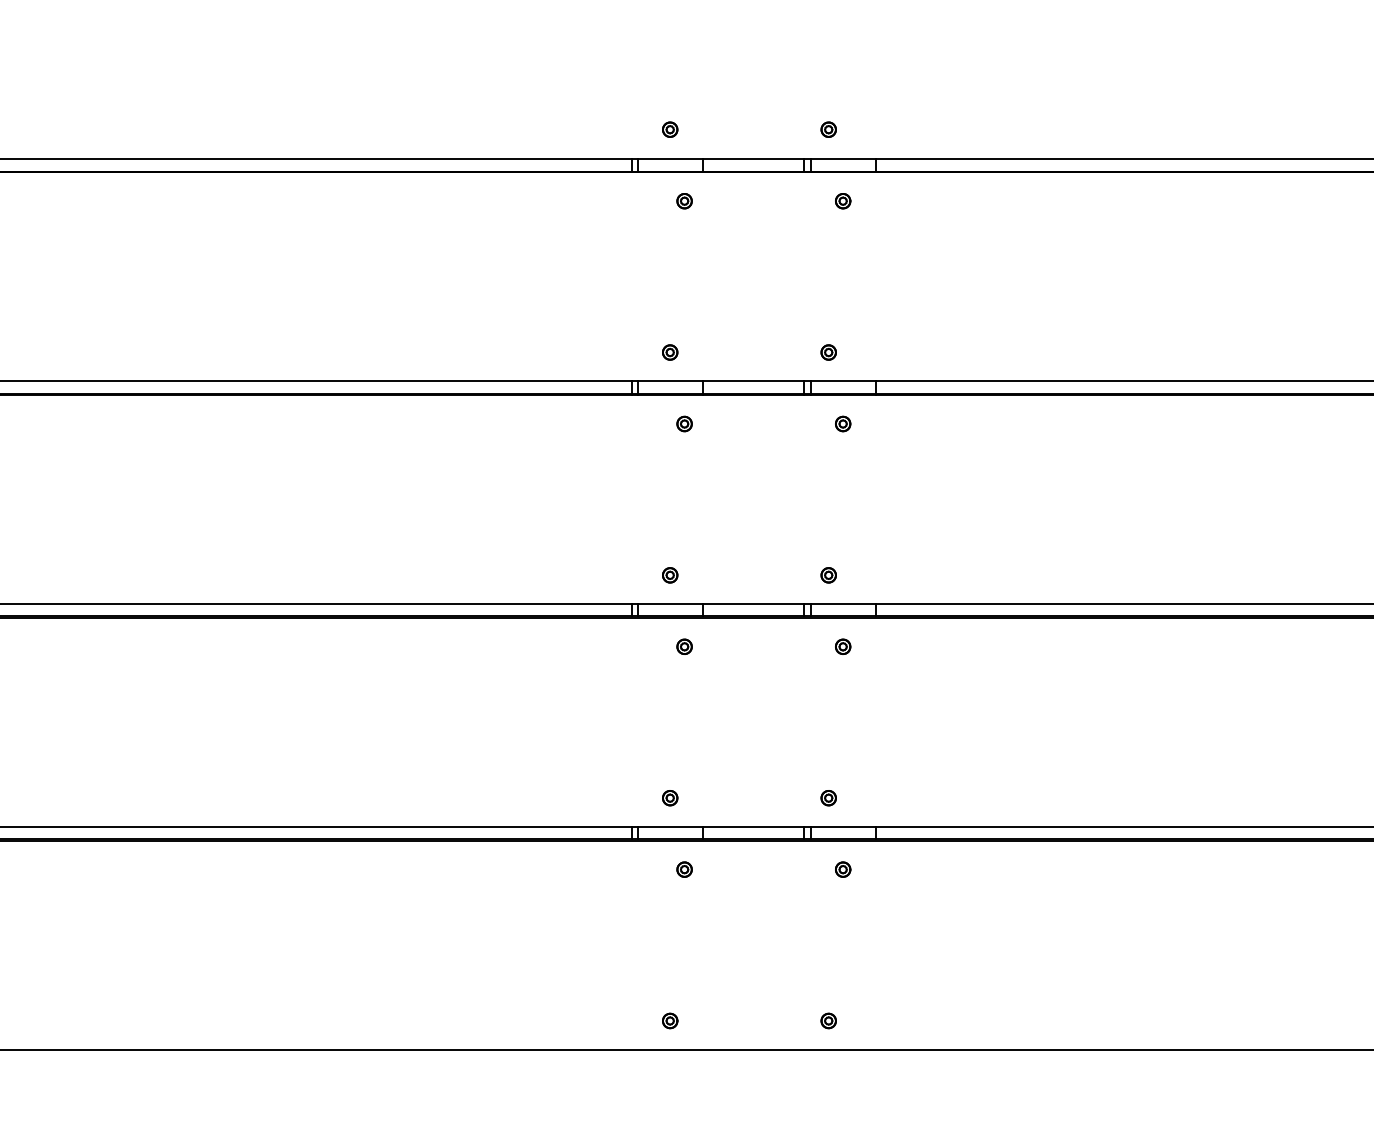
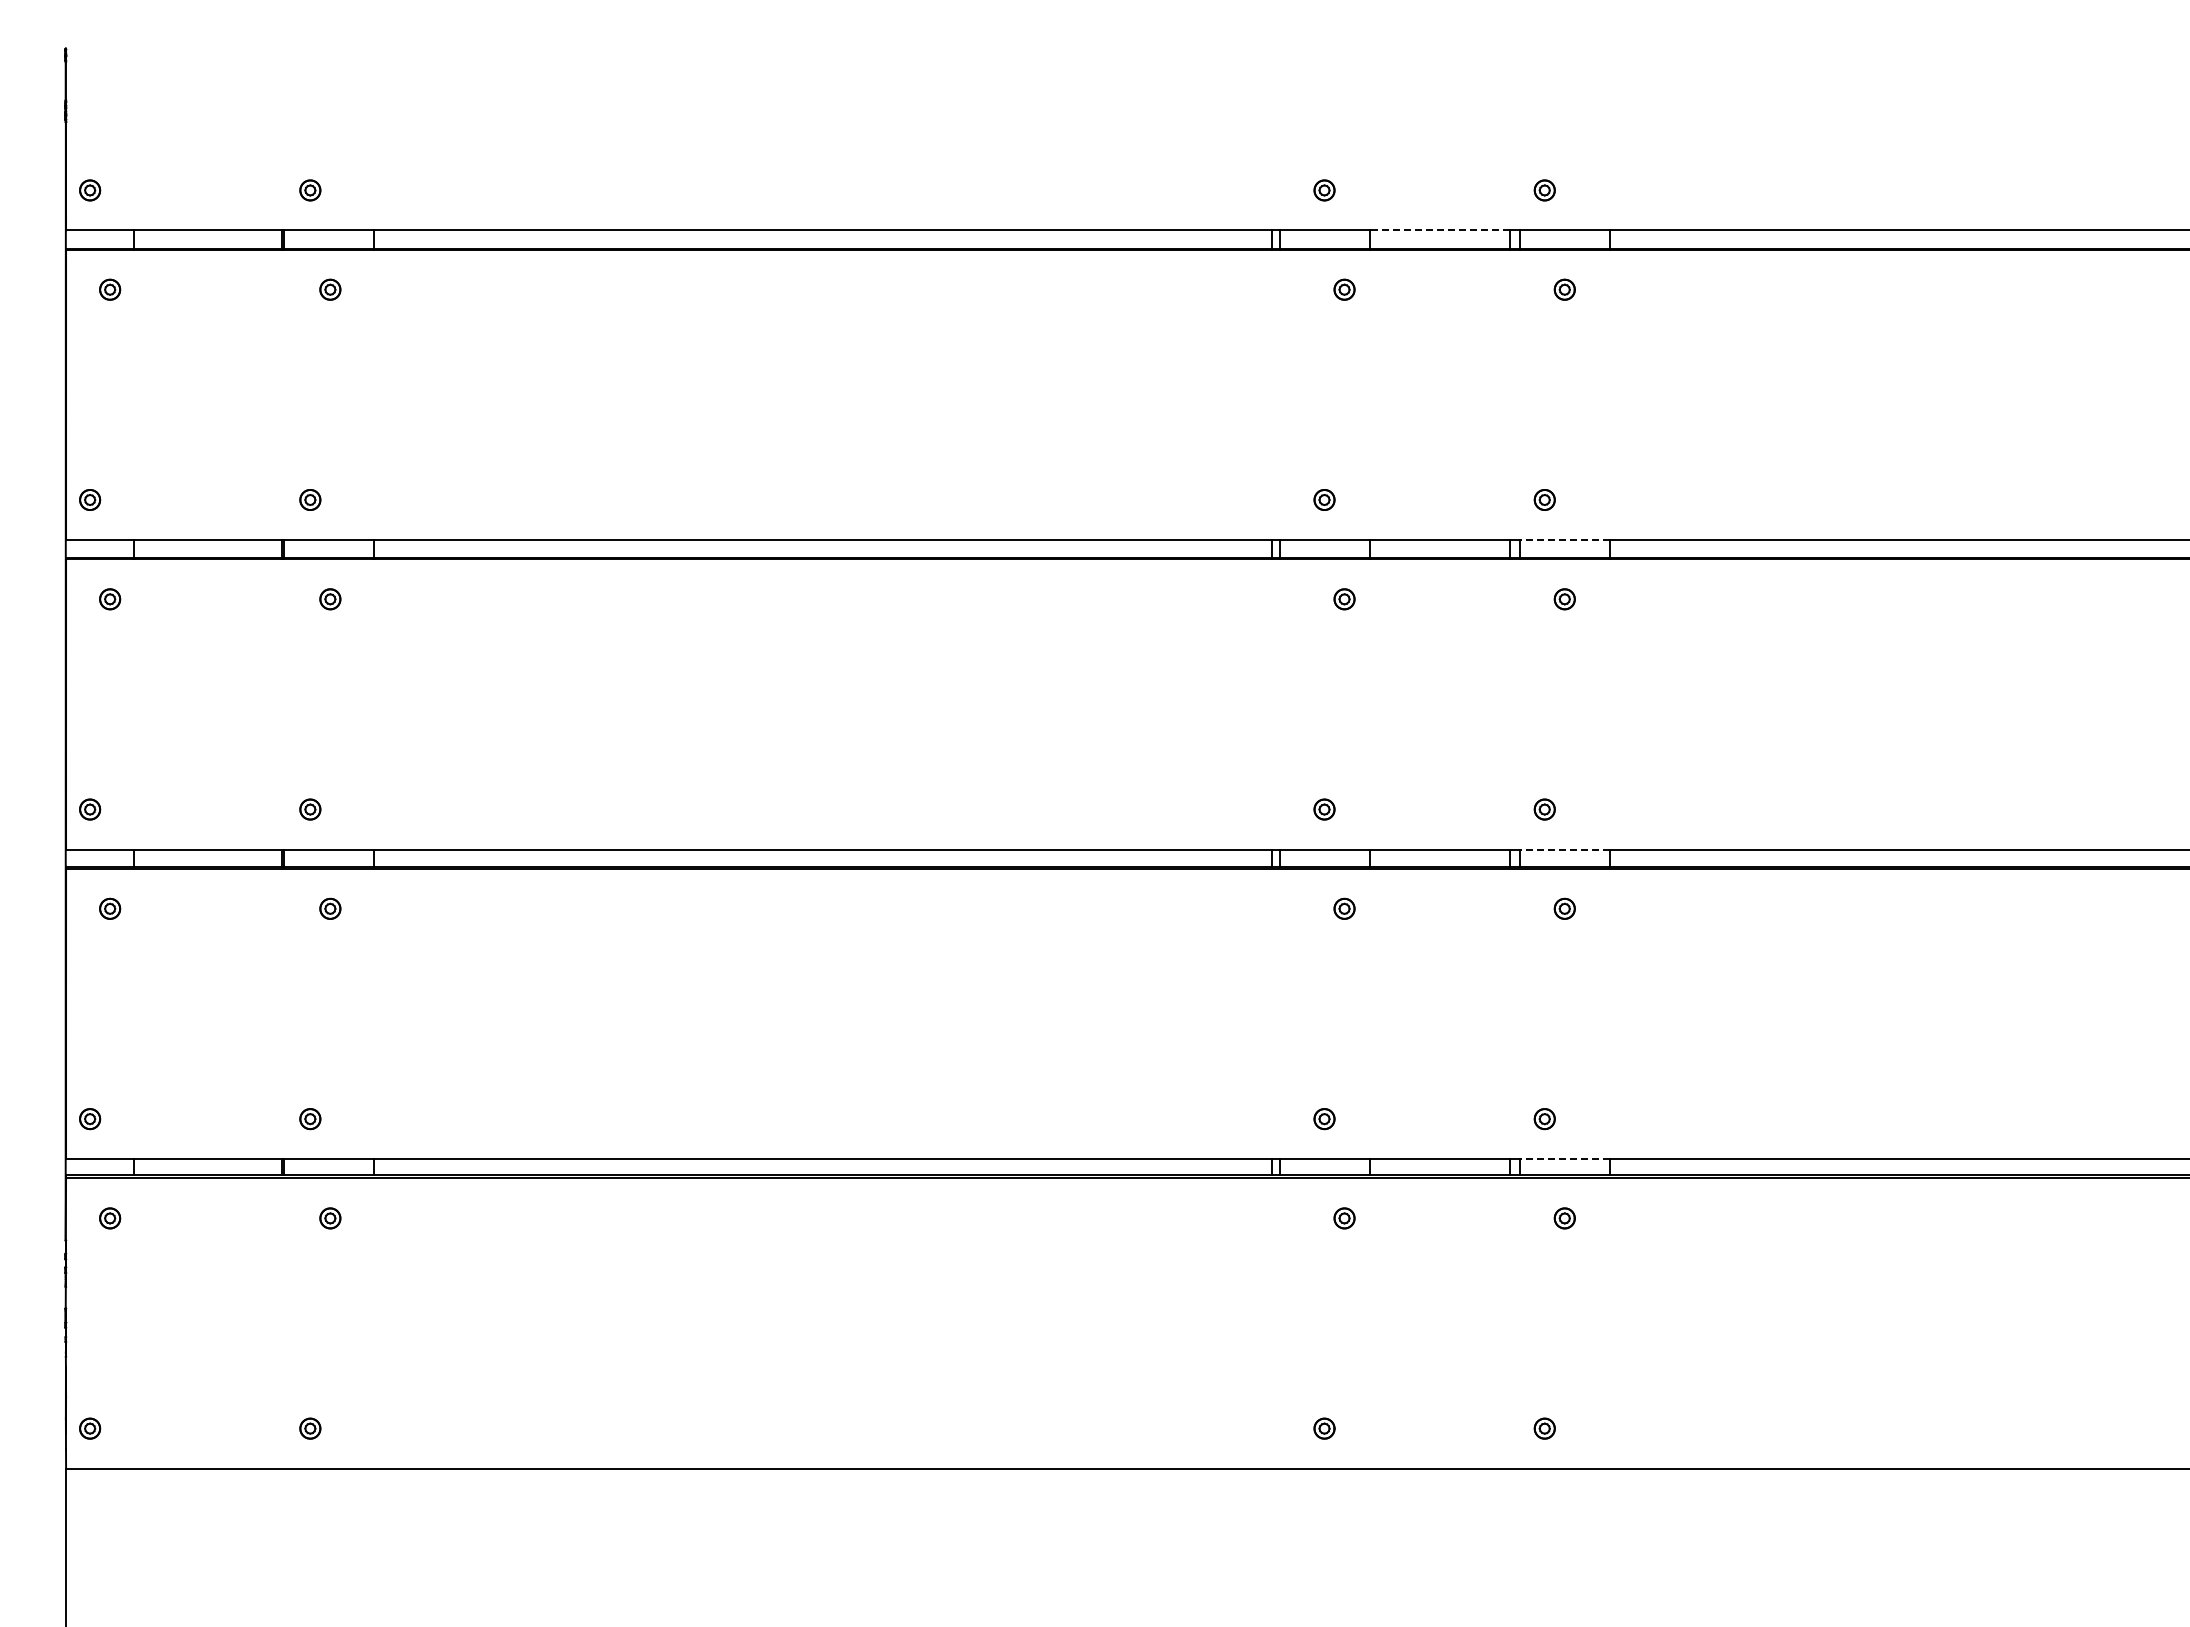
line: (753, 158) -> (1440, 230), solid -> dashed
line: (842, 381) -> (1564, 540), solid -> dashed
line: (842, 604) -> (1564, 849), solid -> dashed
line: (842, 827) -> (1564, 1159), solid -> dashed

